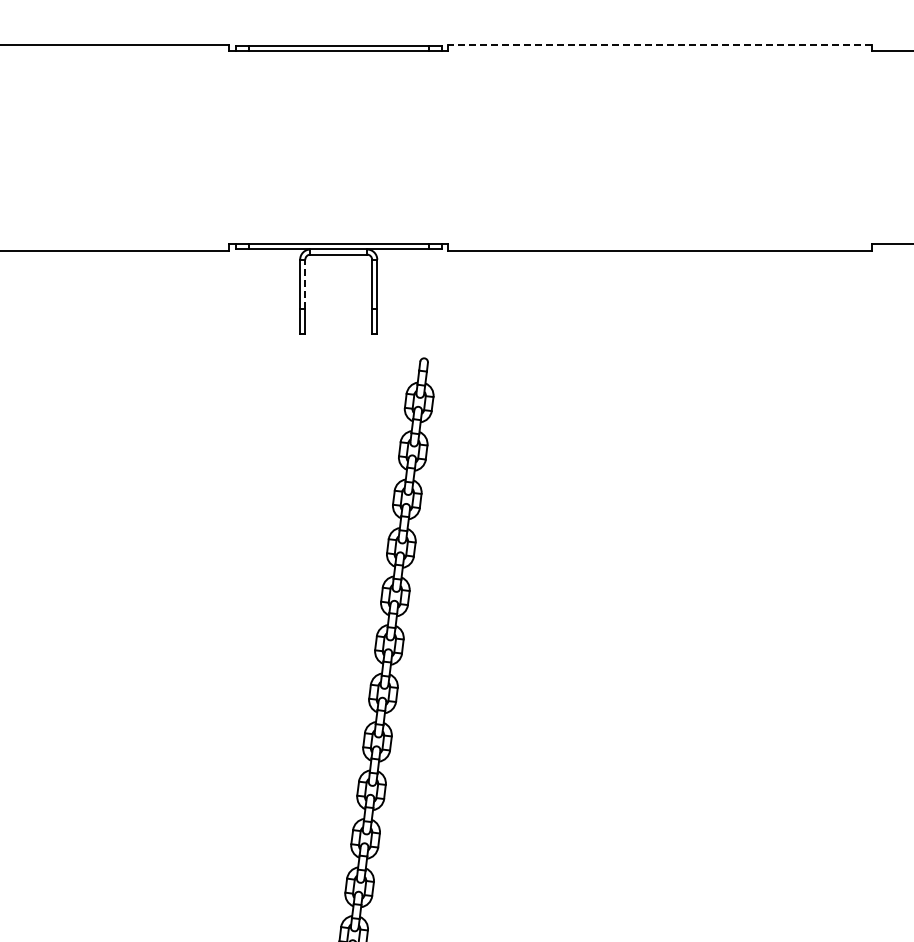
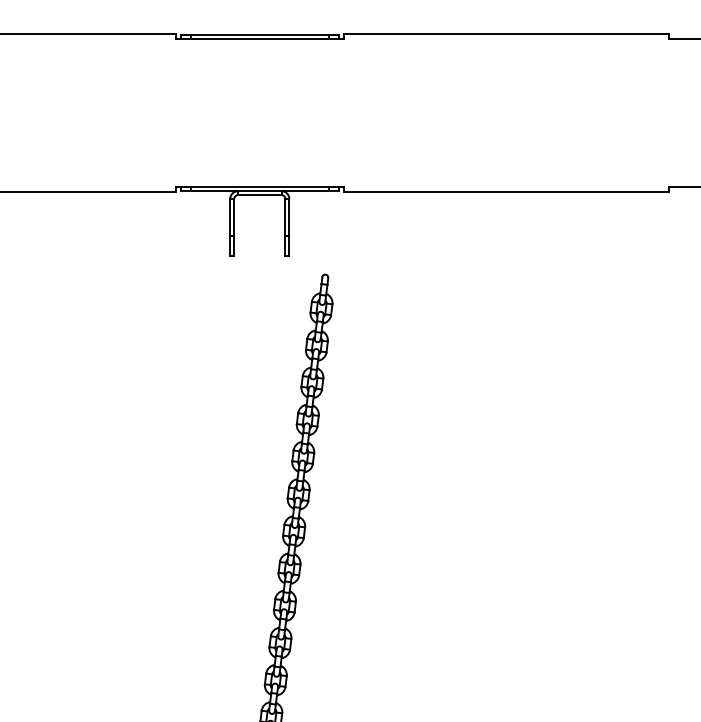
line: (659, 45) -> (505, 34), dashed -> solid
line: (305, 283) -> (234, 217), dashed -> solid

